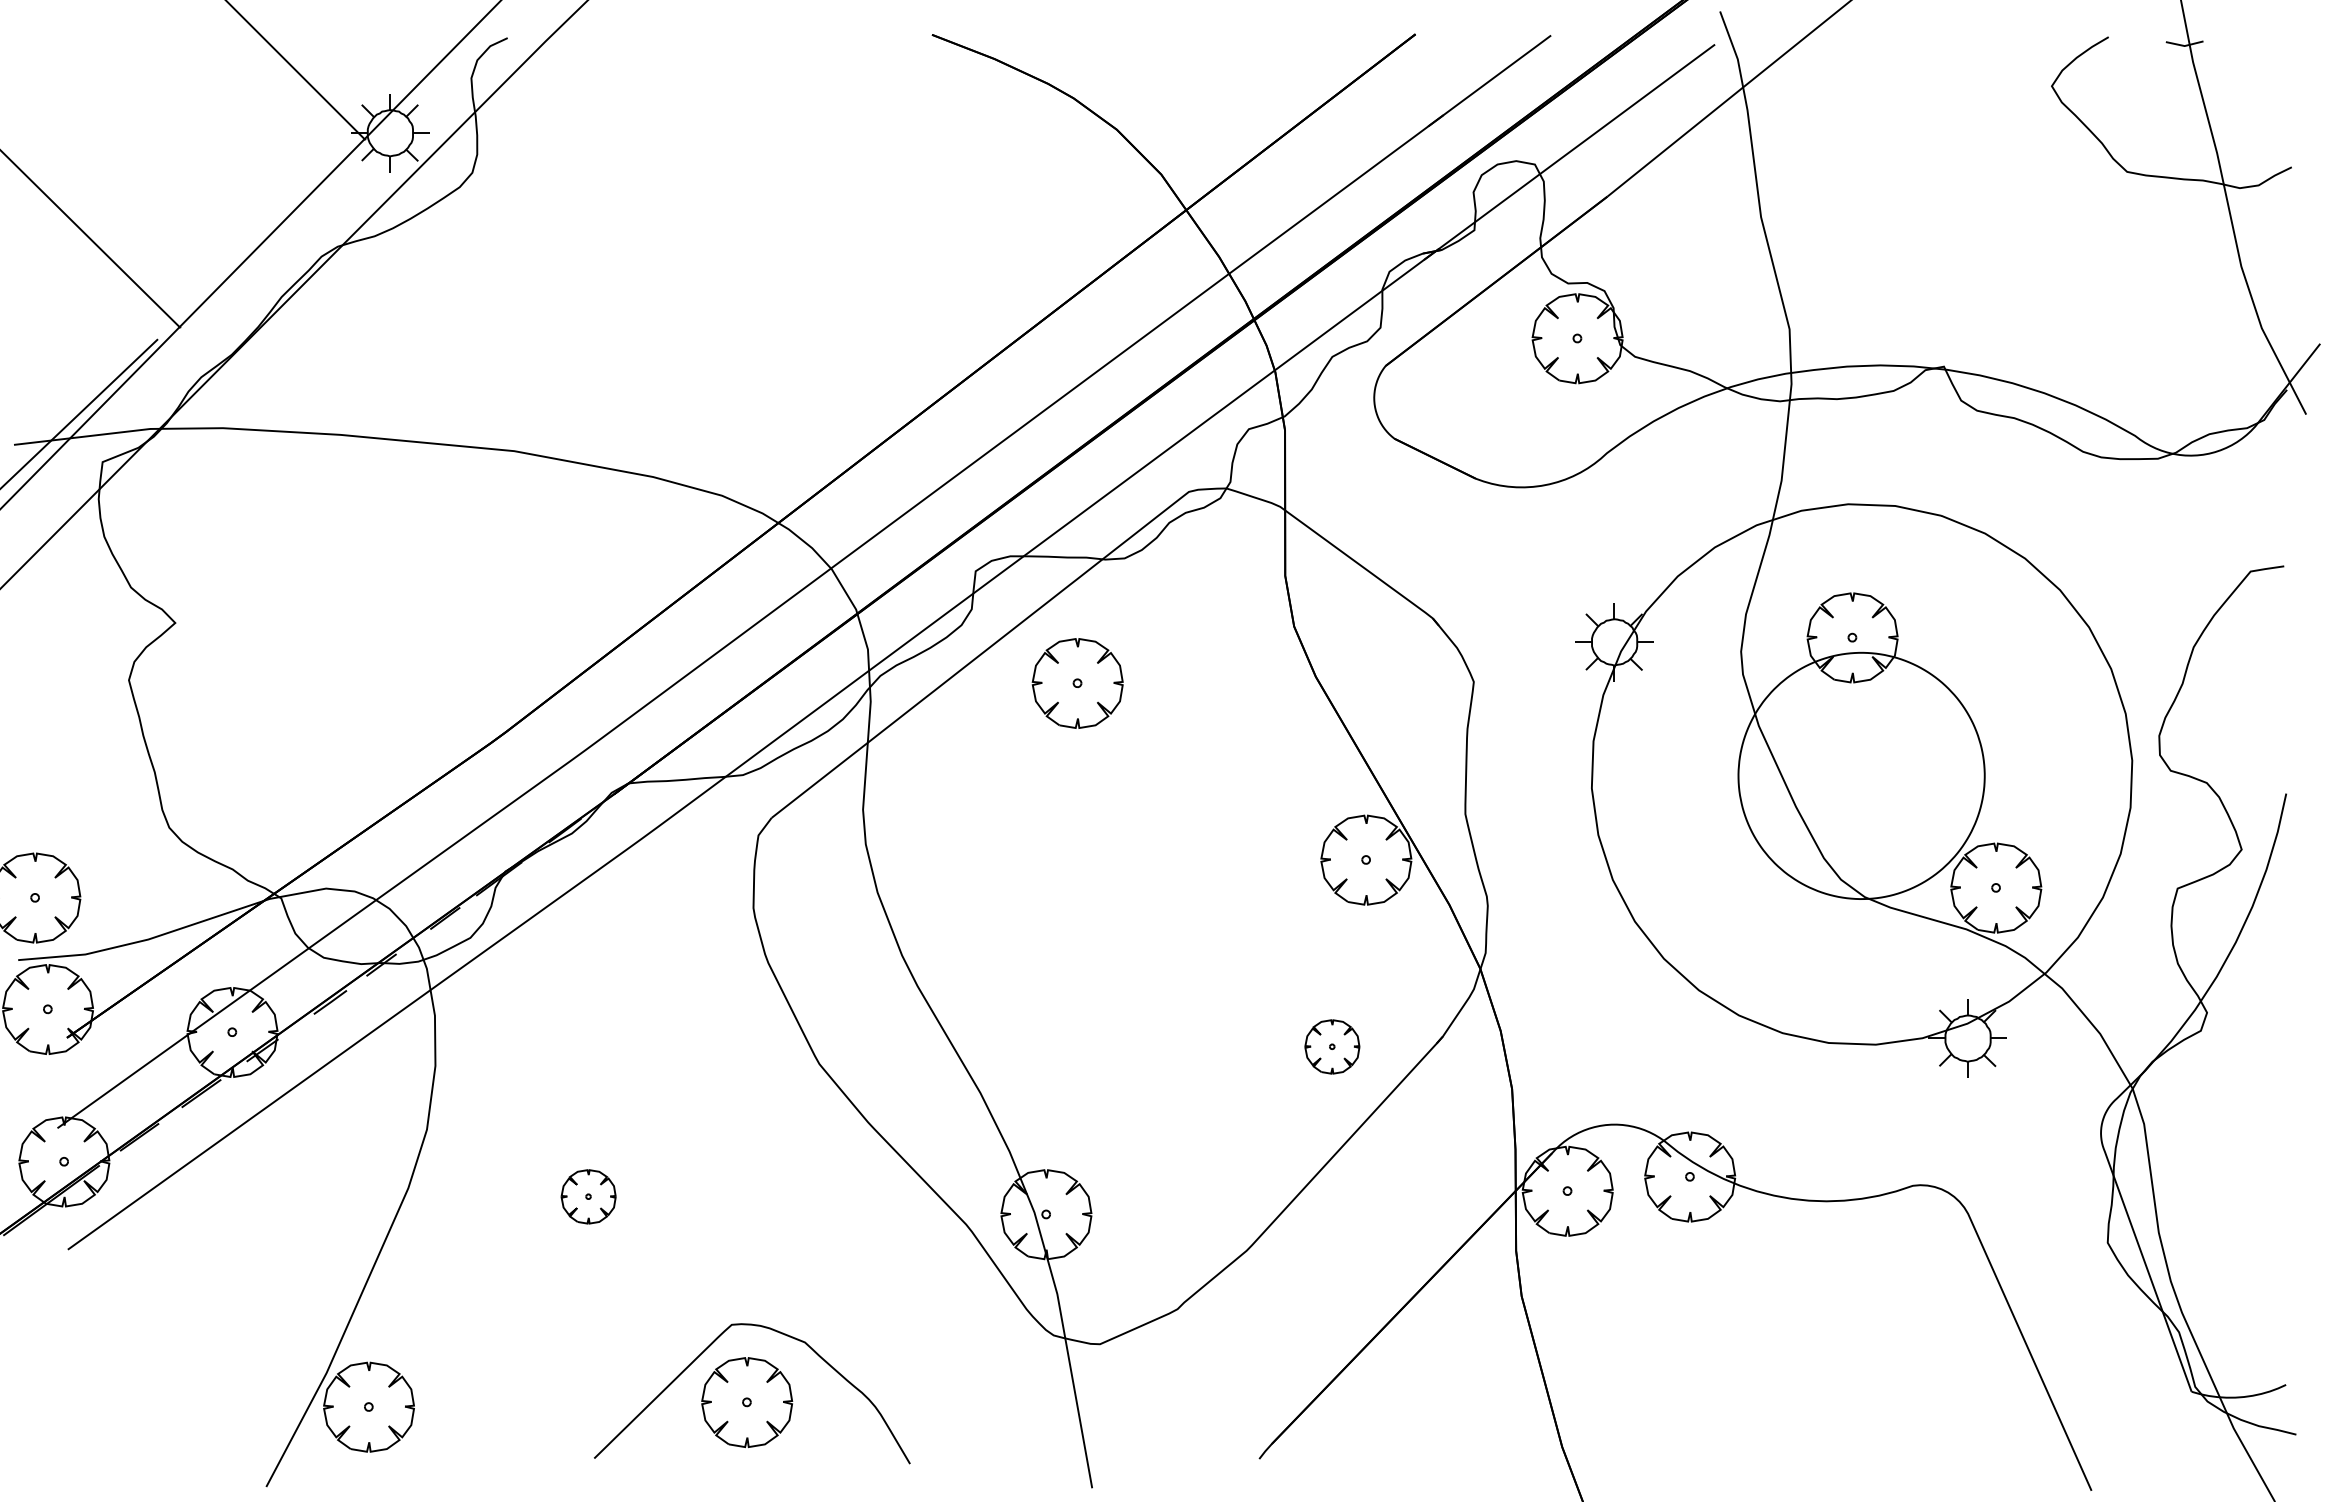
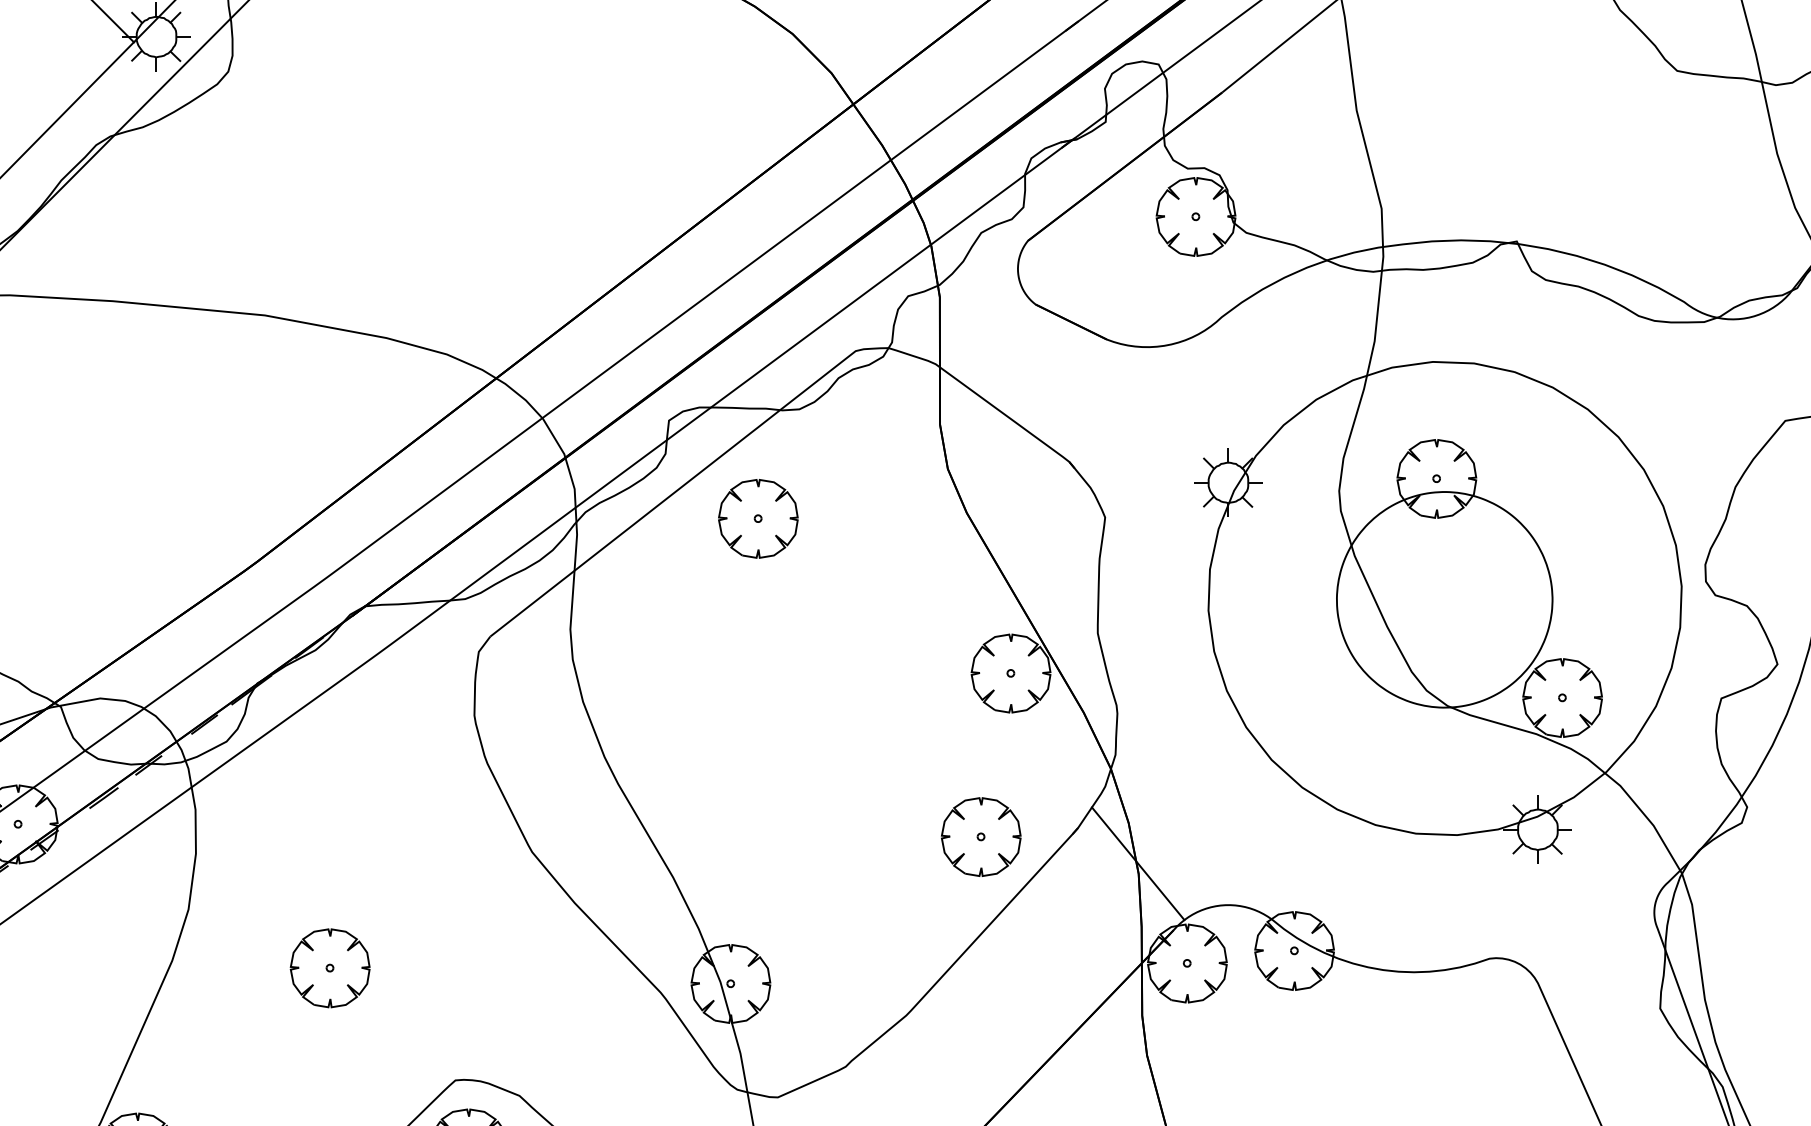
part: (1332, 1046) -> (981, 836), size x1.67
line: (1511, 1077) -> (1138, 863), added
part: (588, 1196) -> (329, 968), size x1.67

